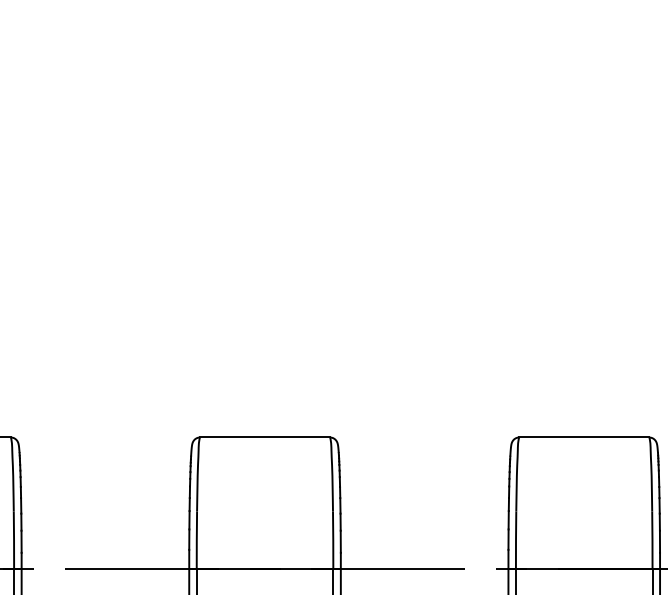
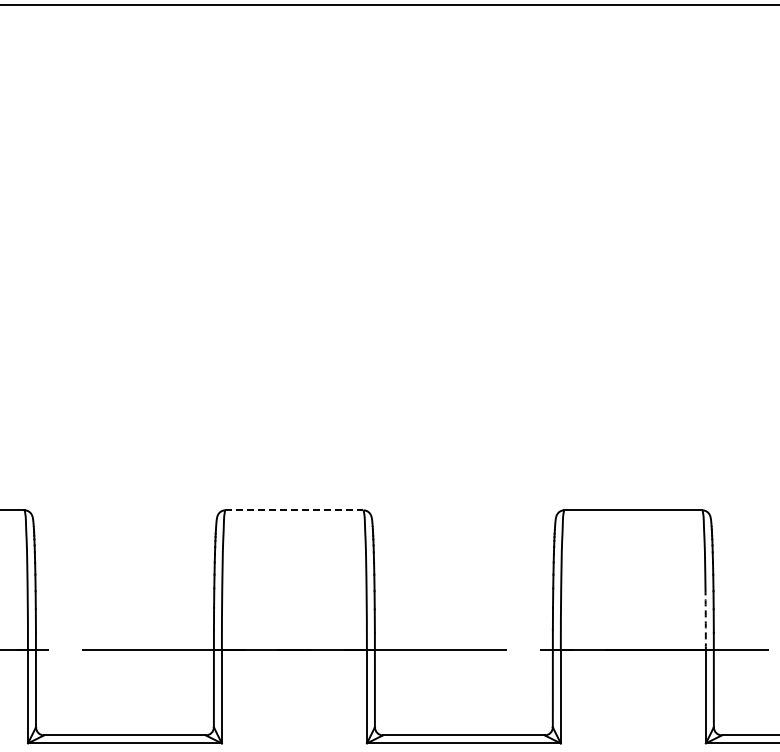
line: (265, 437) -> (294, 510), solid -> dashed
arc: (652, 540) -> (705, 619), solid -> dashed

